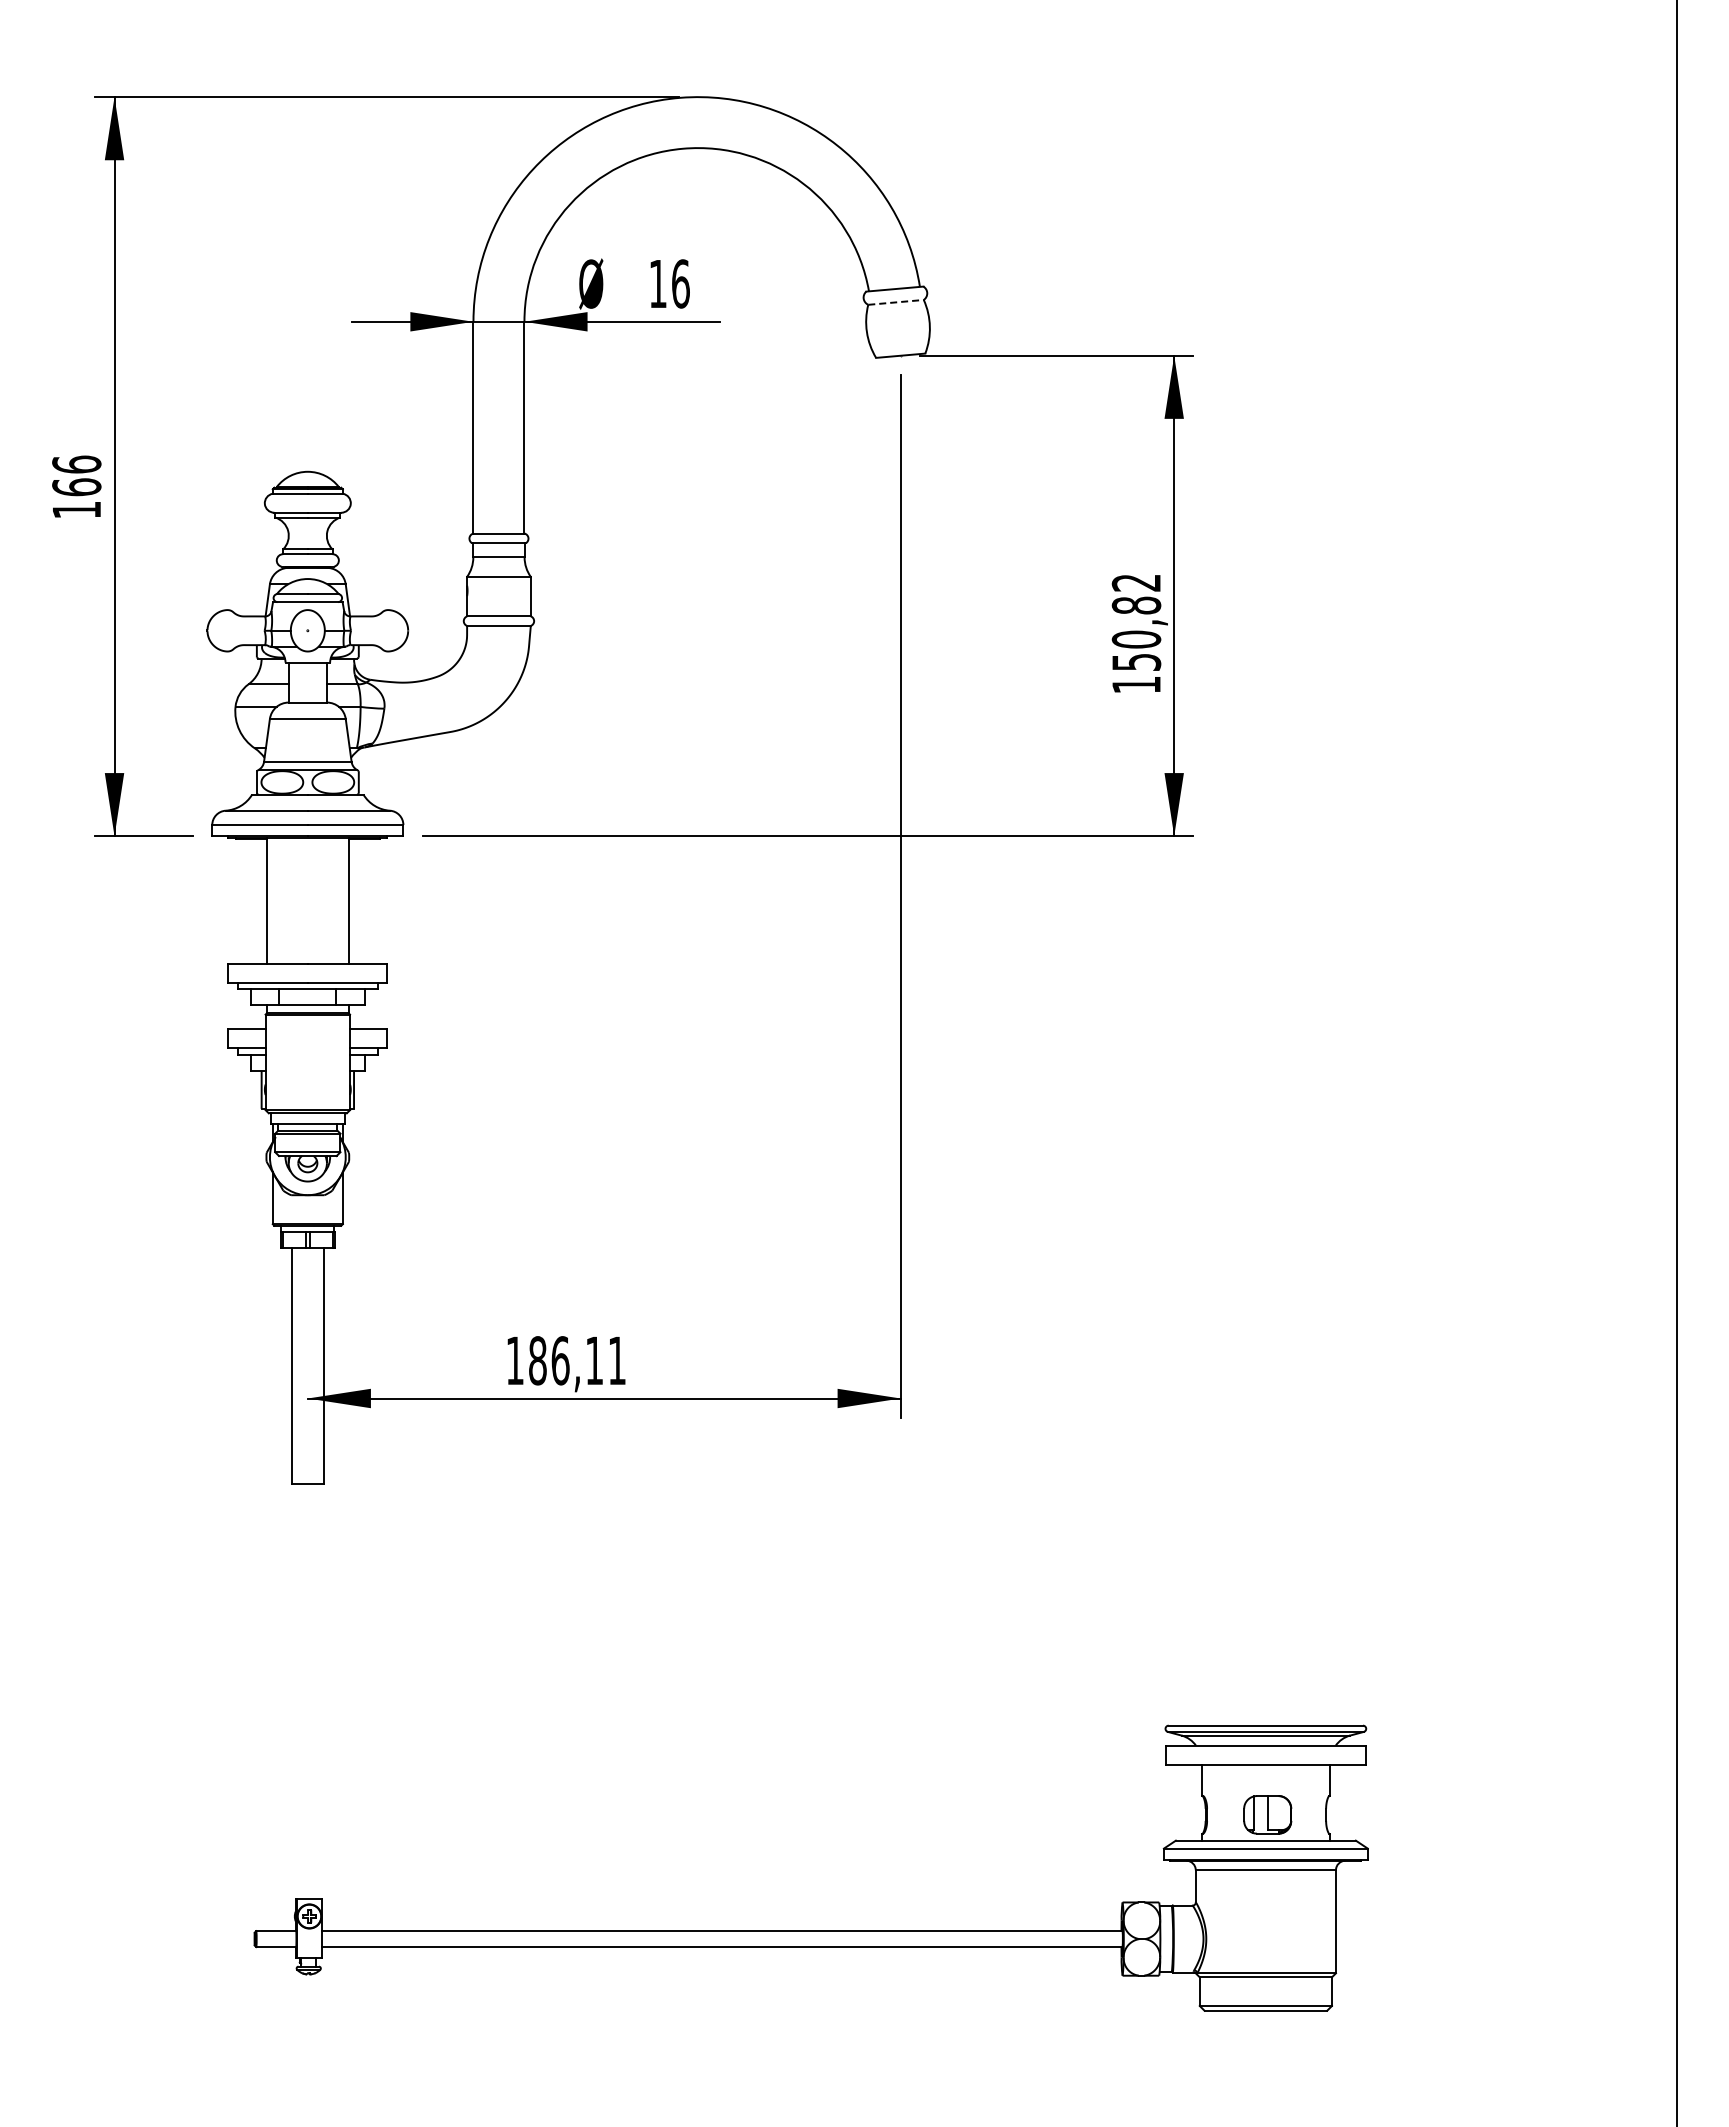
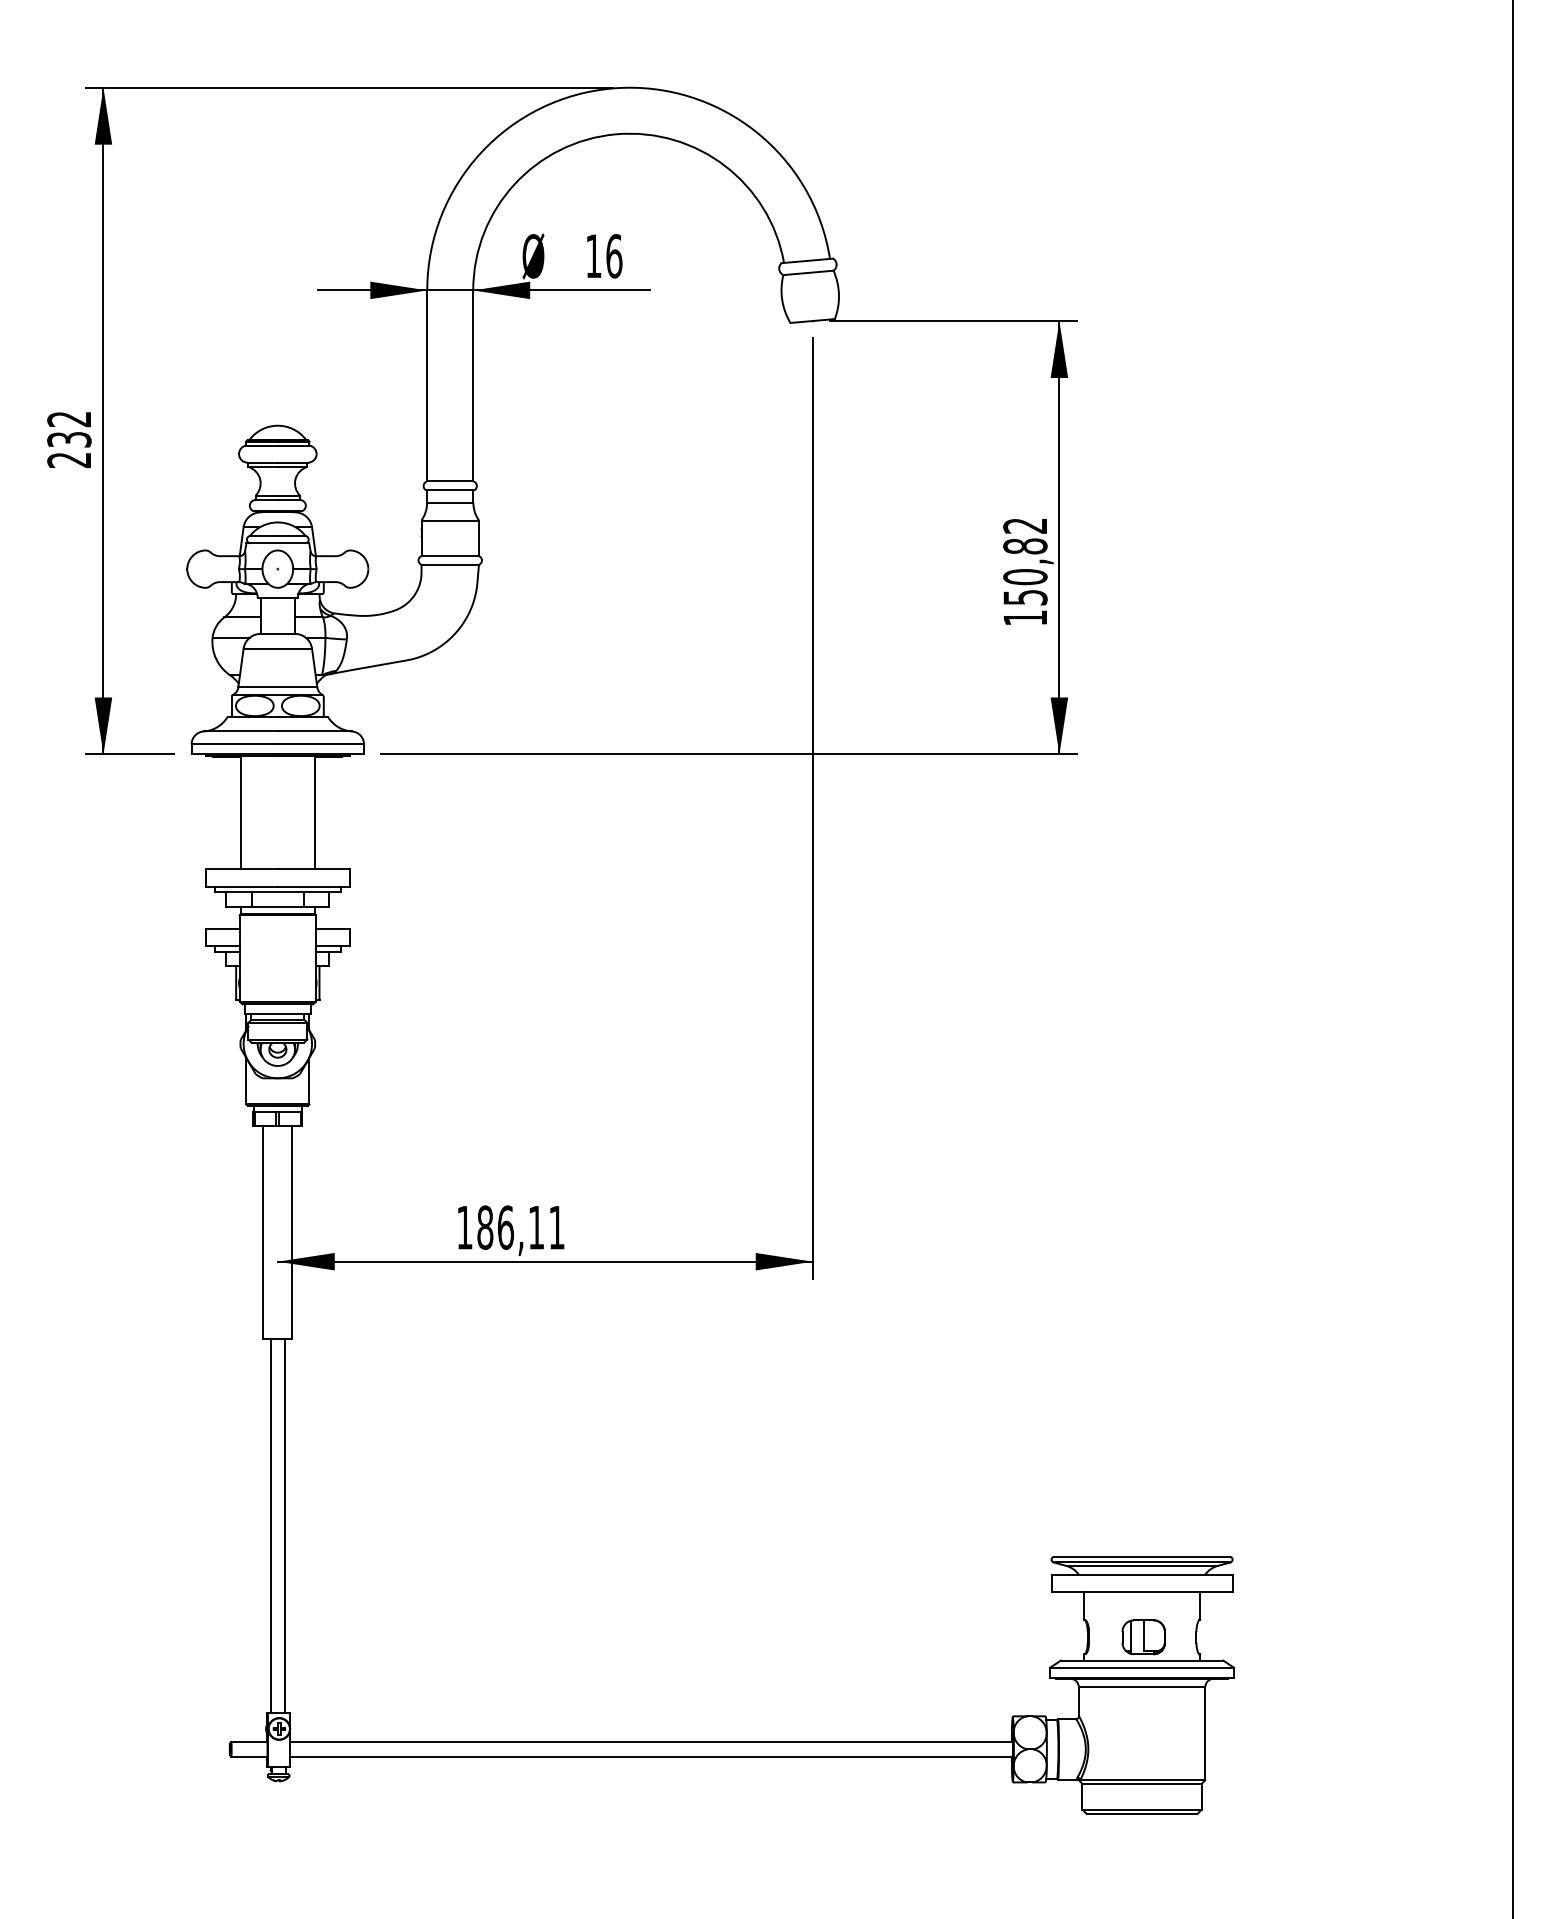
line: (896, 302) -> (808, 273), dashed -> solid
text: (76, 486) -> (69, 438), 166 -> 232
line: (299, 1691) -> (270, 1526), added
line: (315, 1691) -> (284, 1526), added

